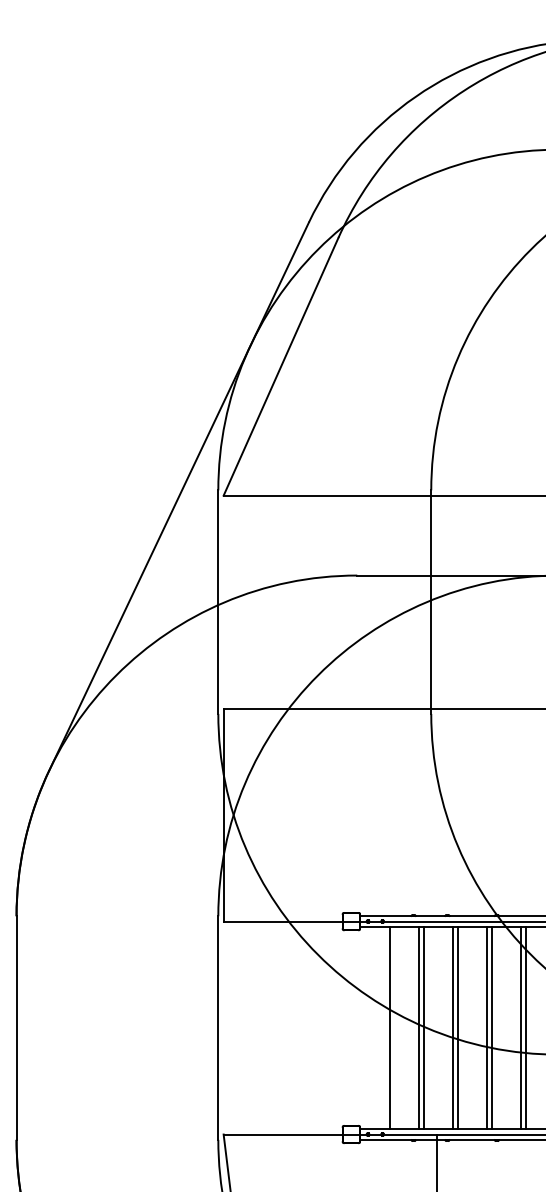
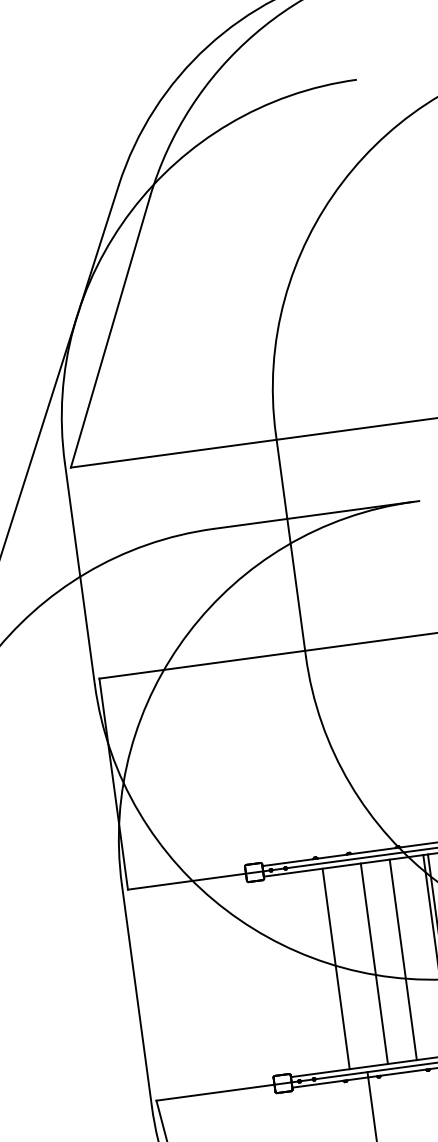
line: (390, 1027) -> (307, 972), removed
line: (424, 1027) -> (341, 967), removed
line: (453, 1027) -> (369, 963), removed
line: (491, 1027) -> (407, 958), removed

